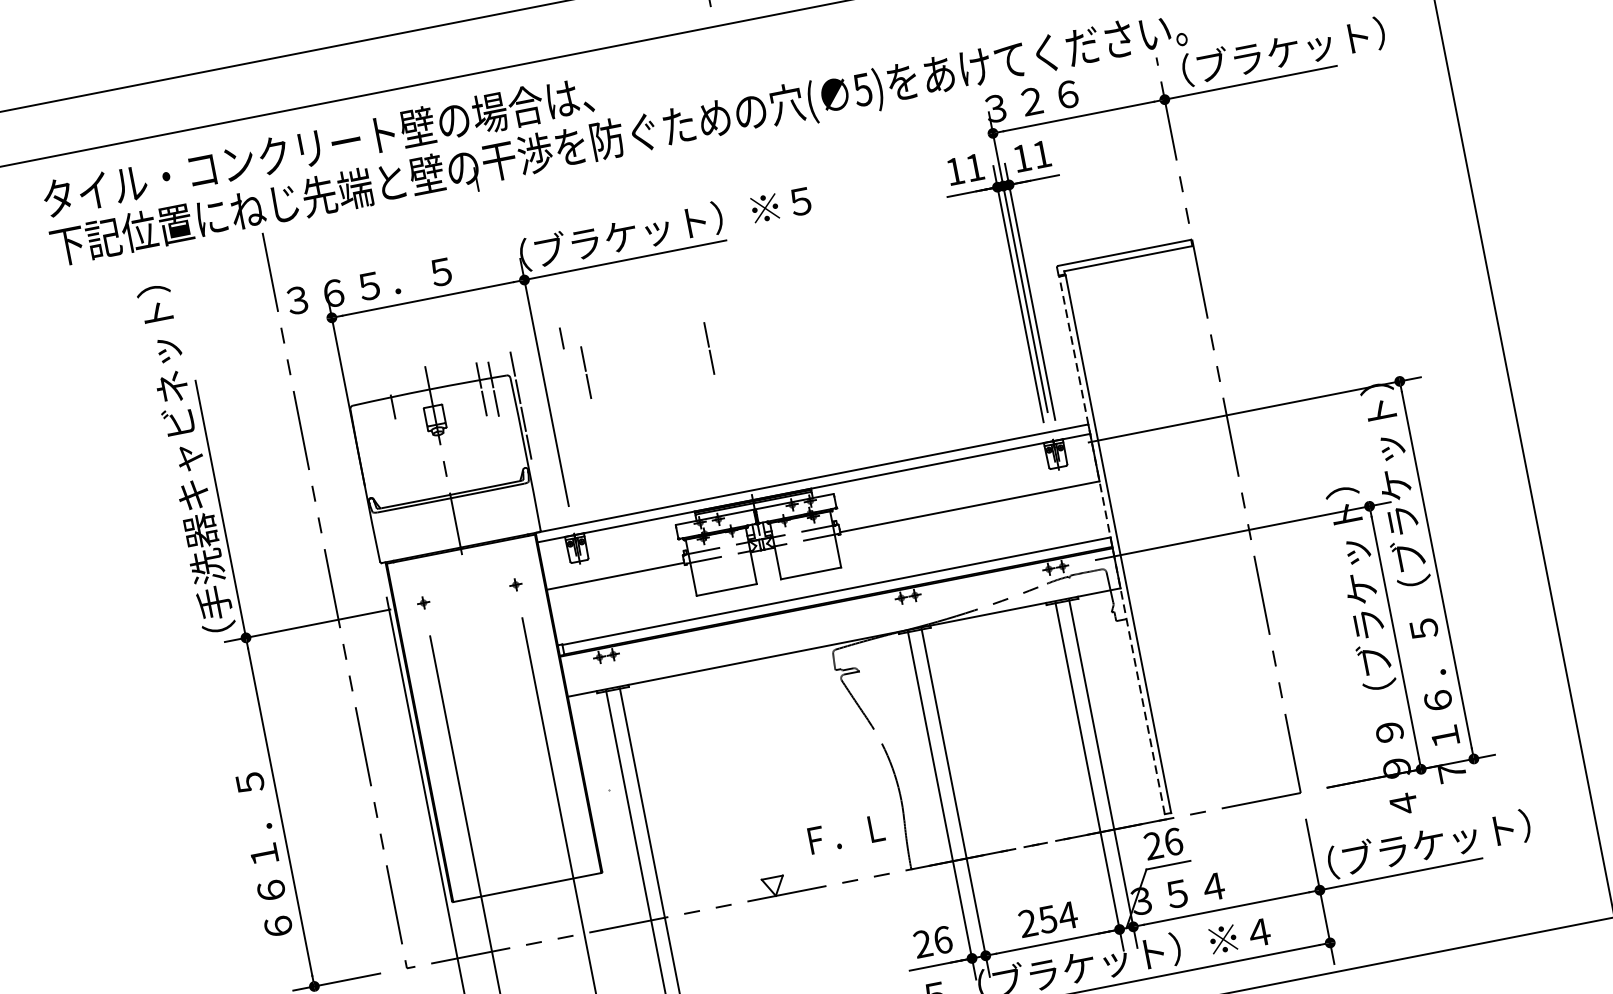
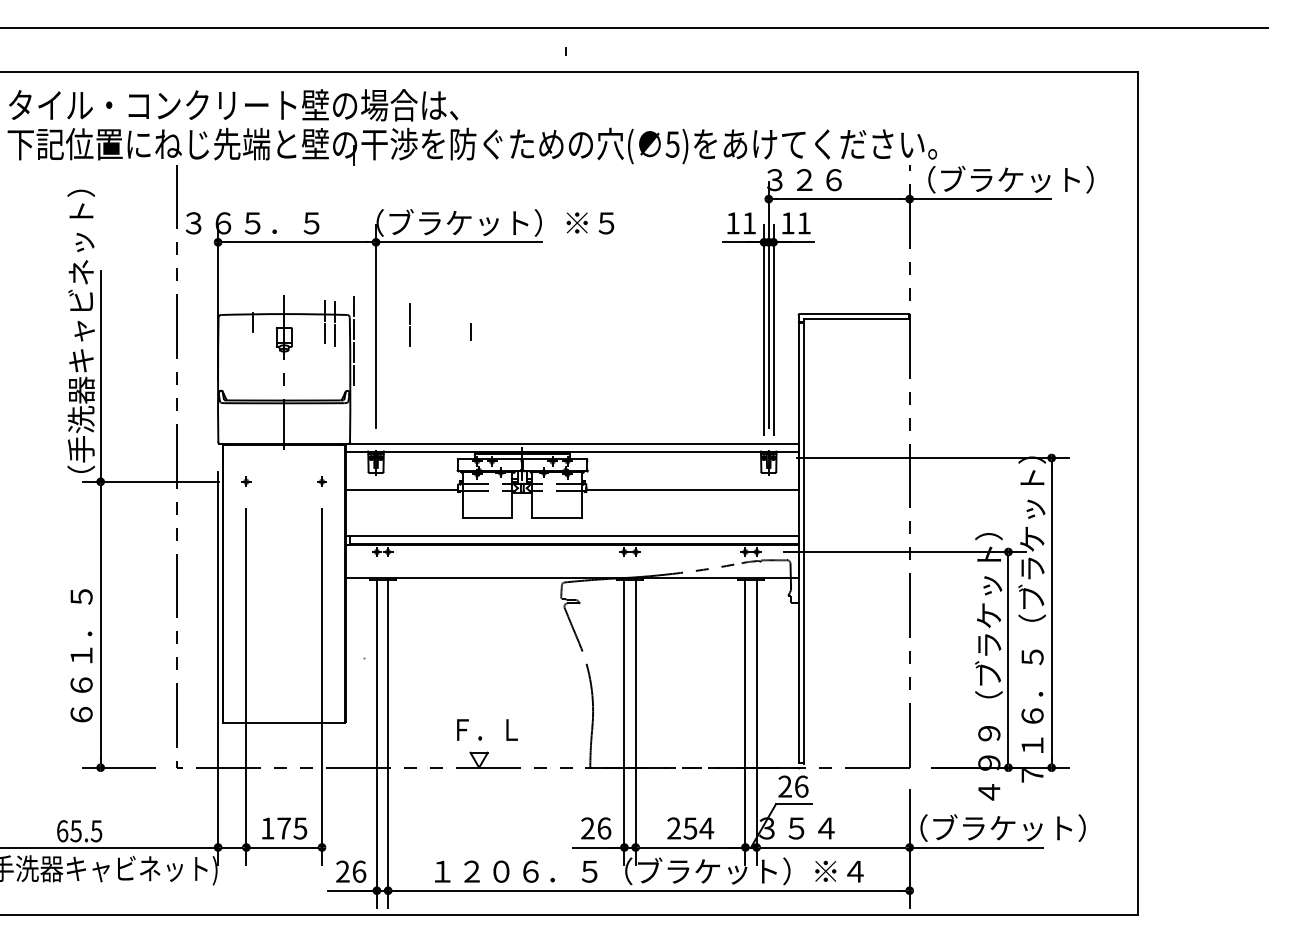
line: (561, 337) -> (470, 331), moved
line: (708, 348) -> (510, 324), removed
line: (1112, 544) -> (799, 542), dashed -> solid
text: (846, 833) -> (487, 729), moved

